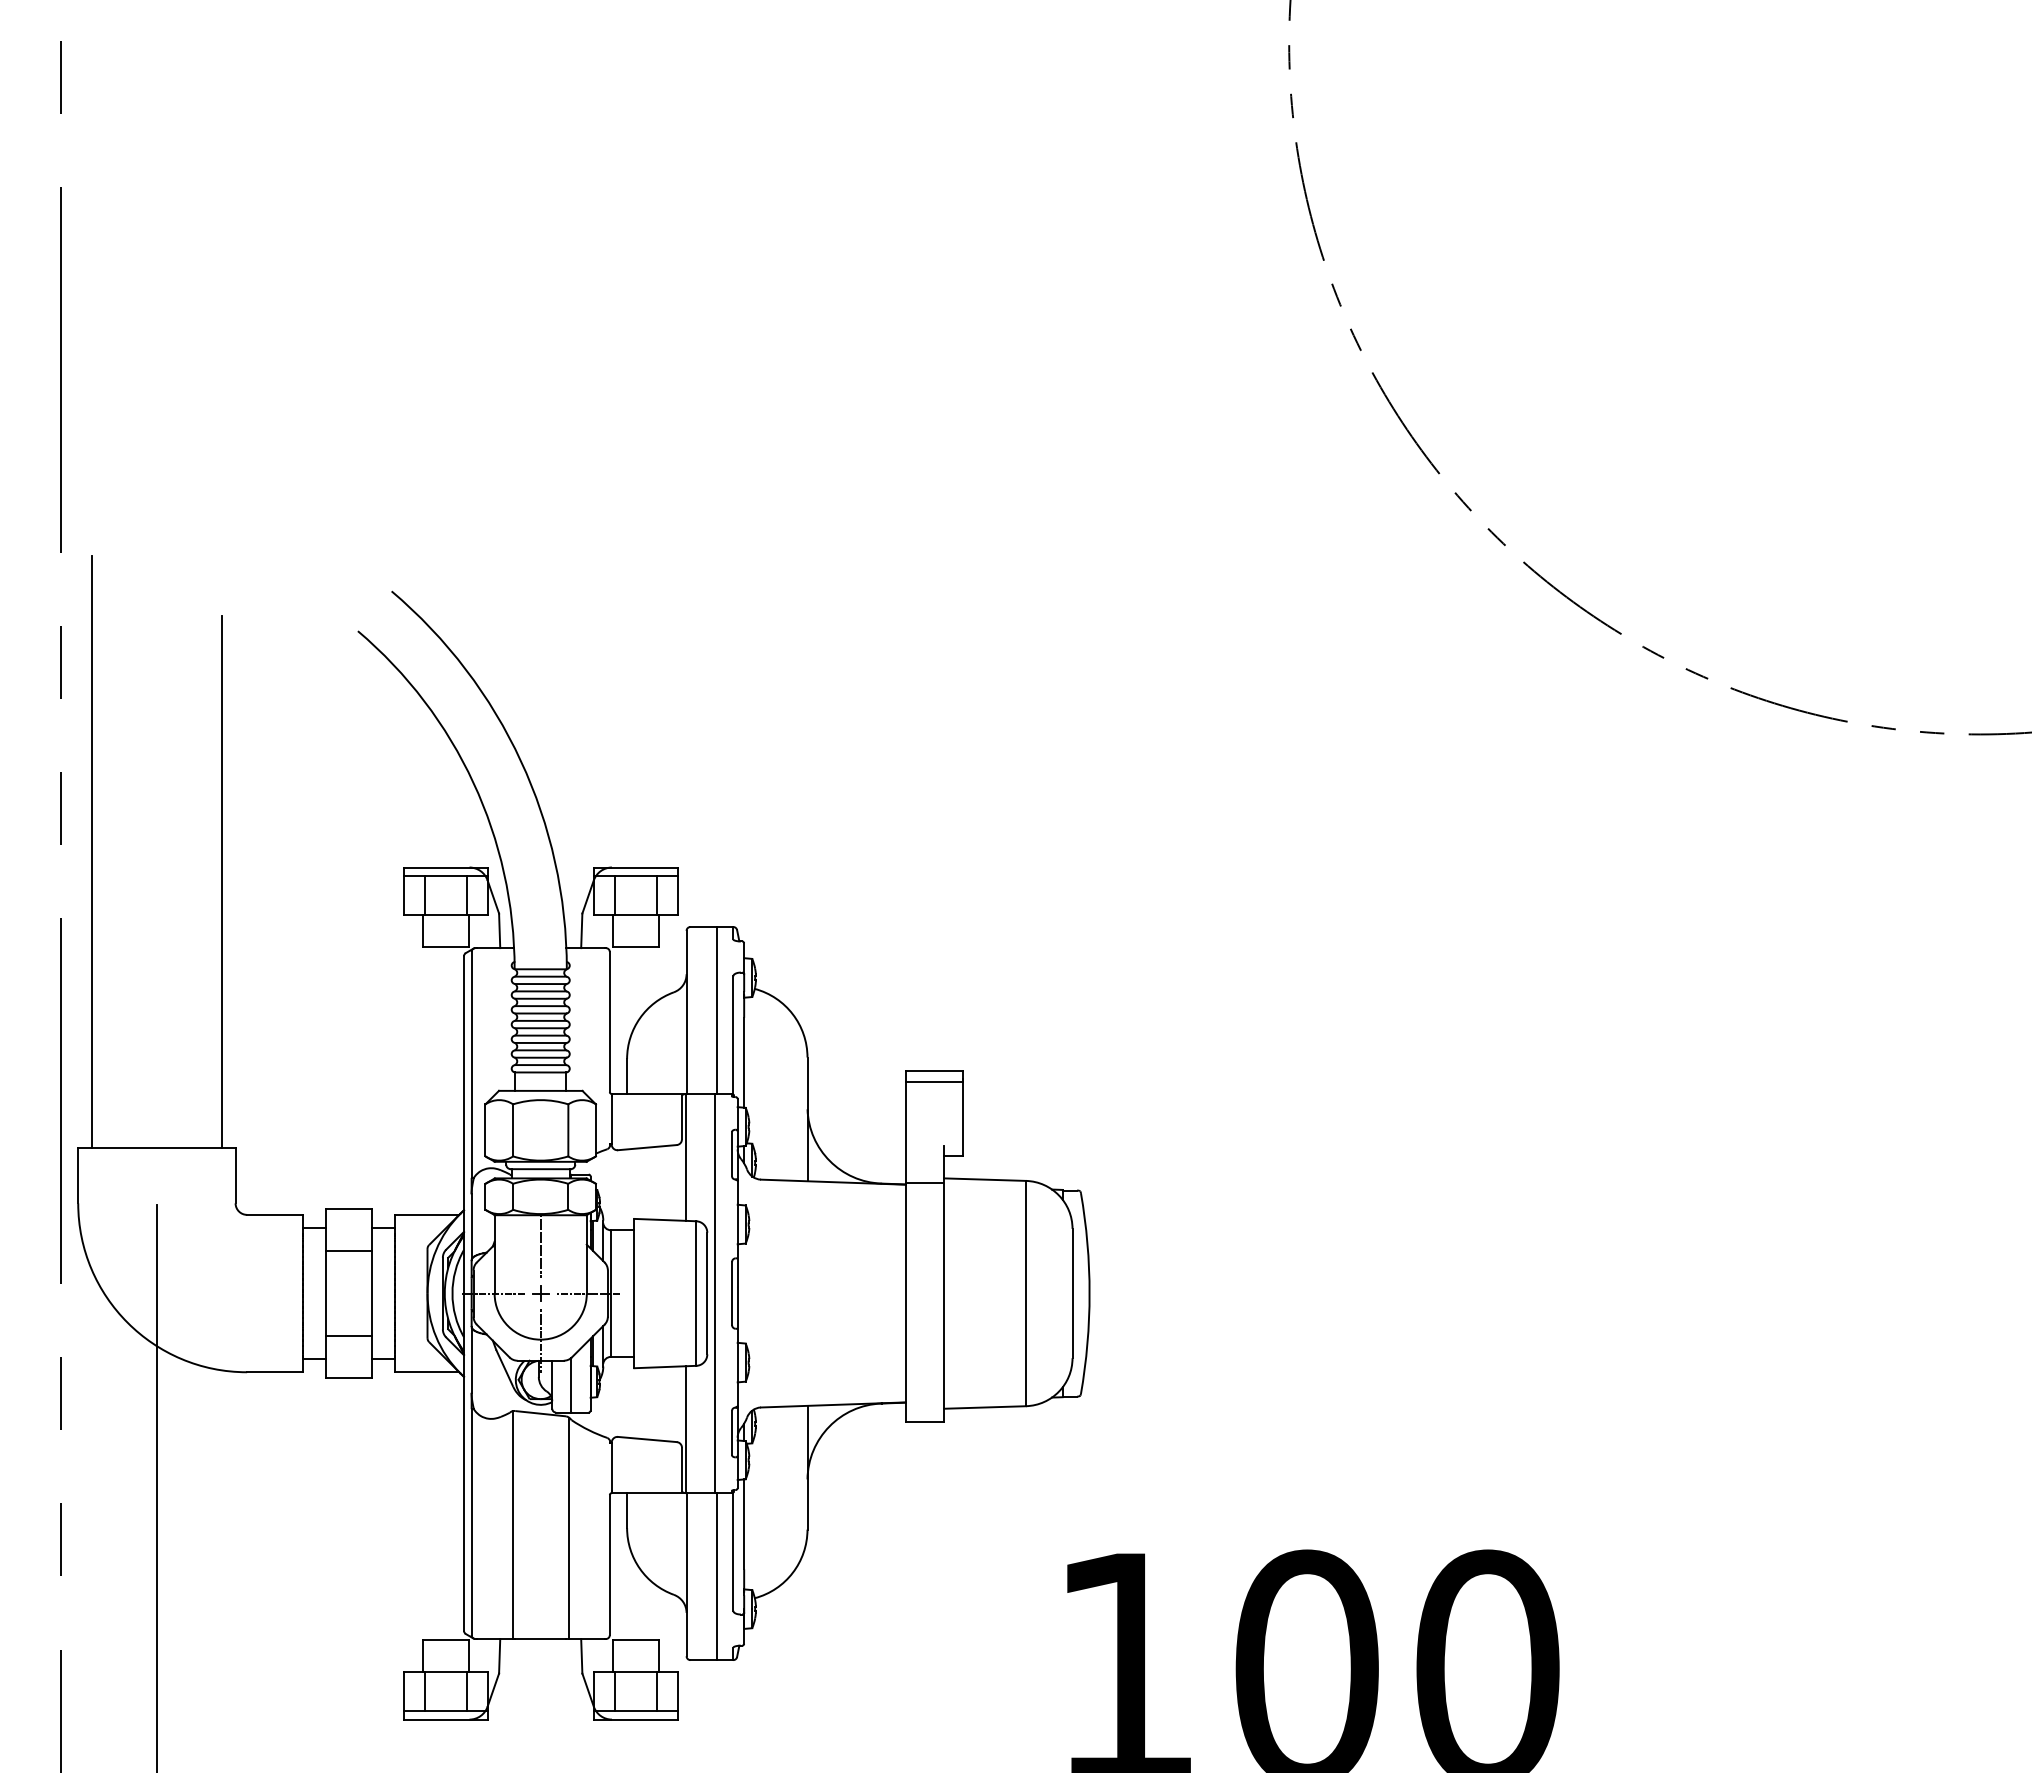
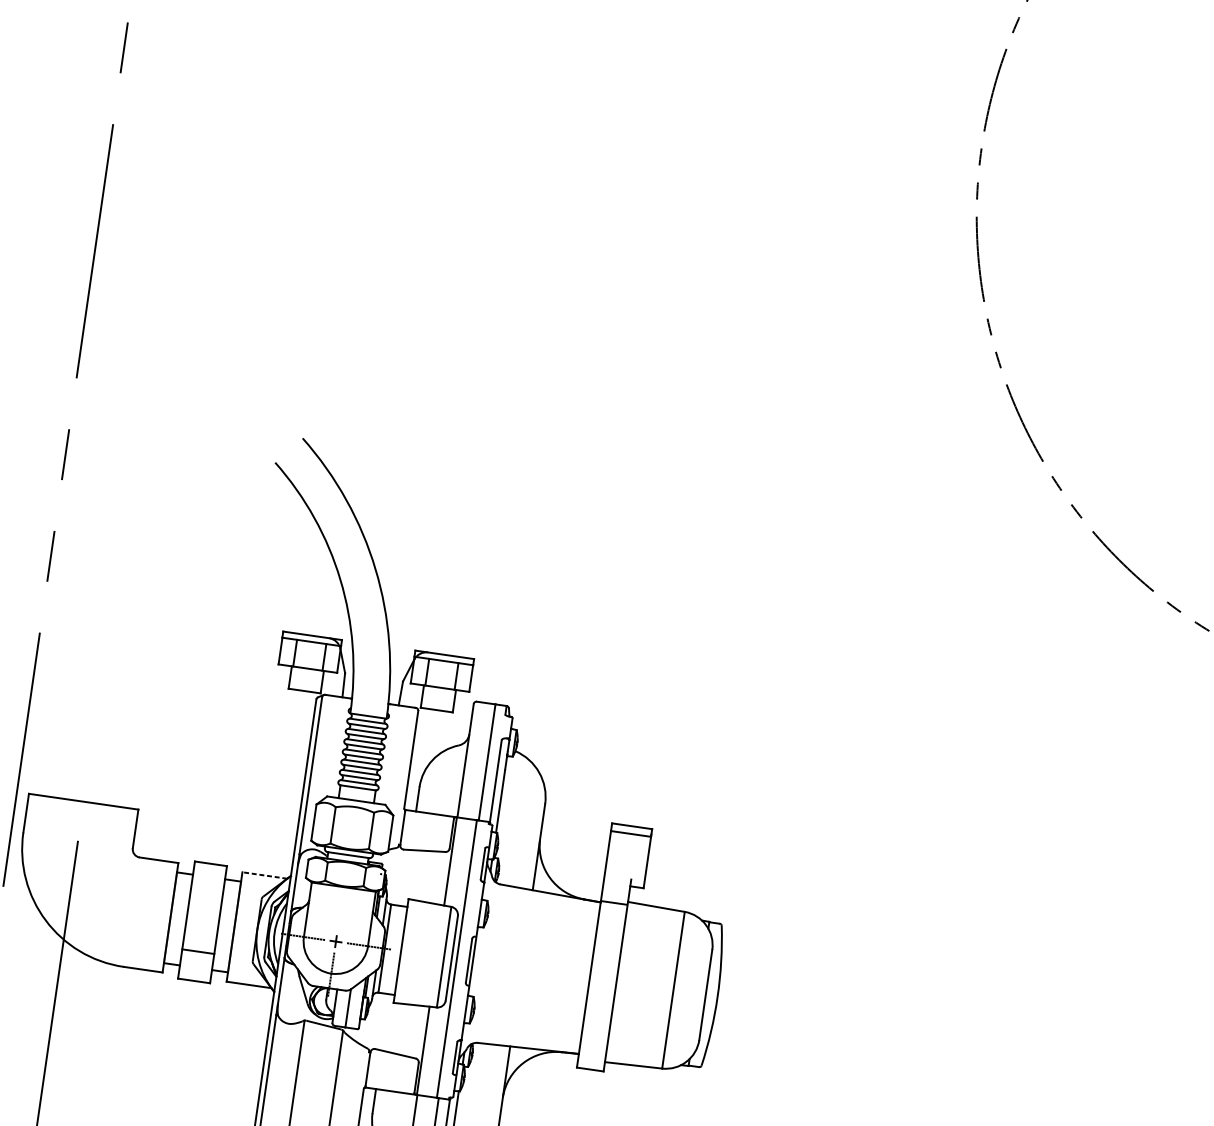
line: (91, 851) -> (67, 589), removed
line: (222, 881) -> (155, 623), removed
line: (426, 1214) -> (264, 875), solid -> dashed
line: (540, 1245) -> (340, 908), removed
line: (348, 1251) -> (206, 893), removed

